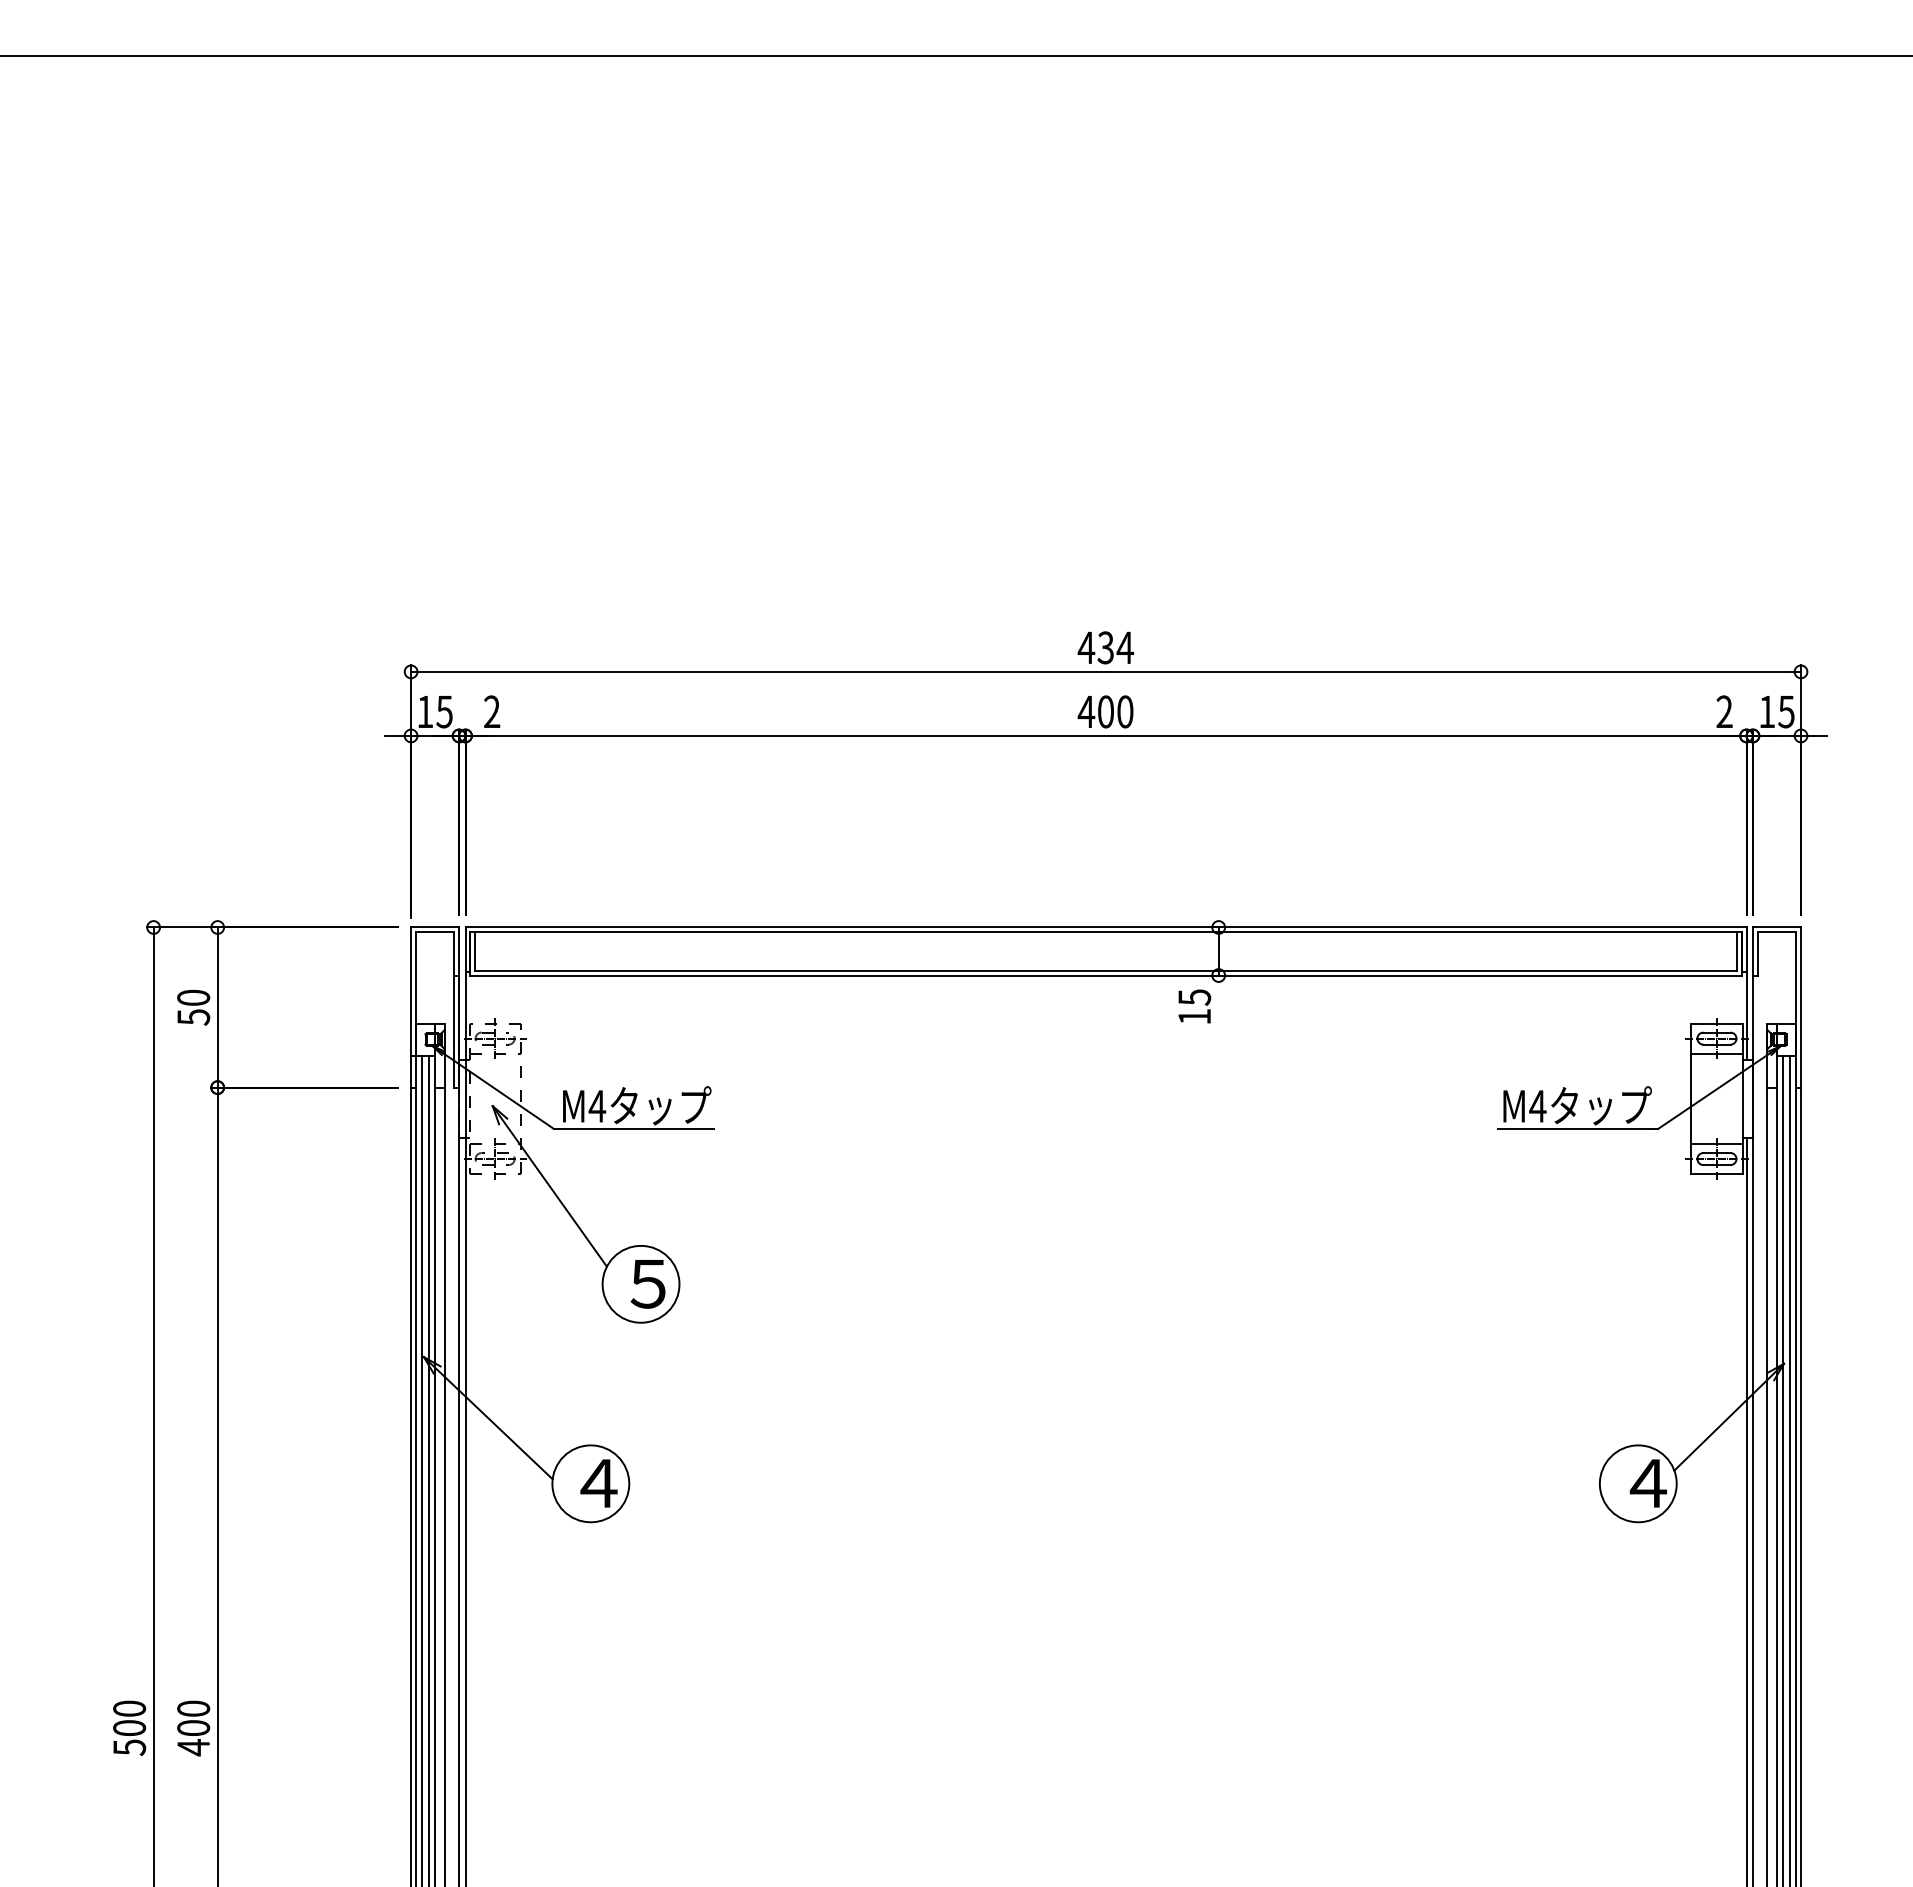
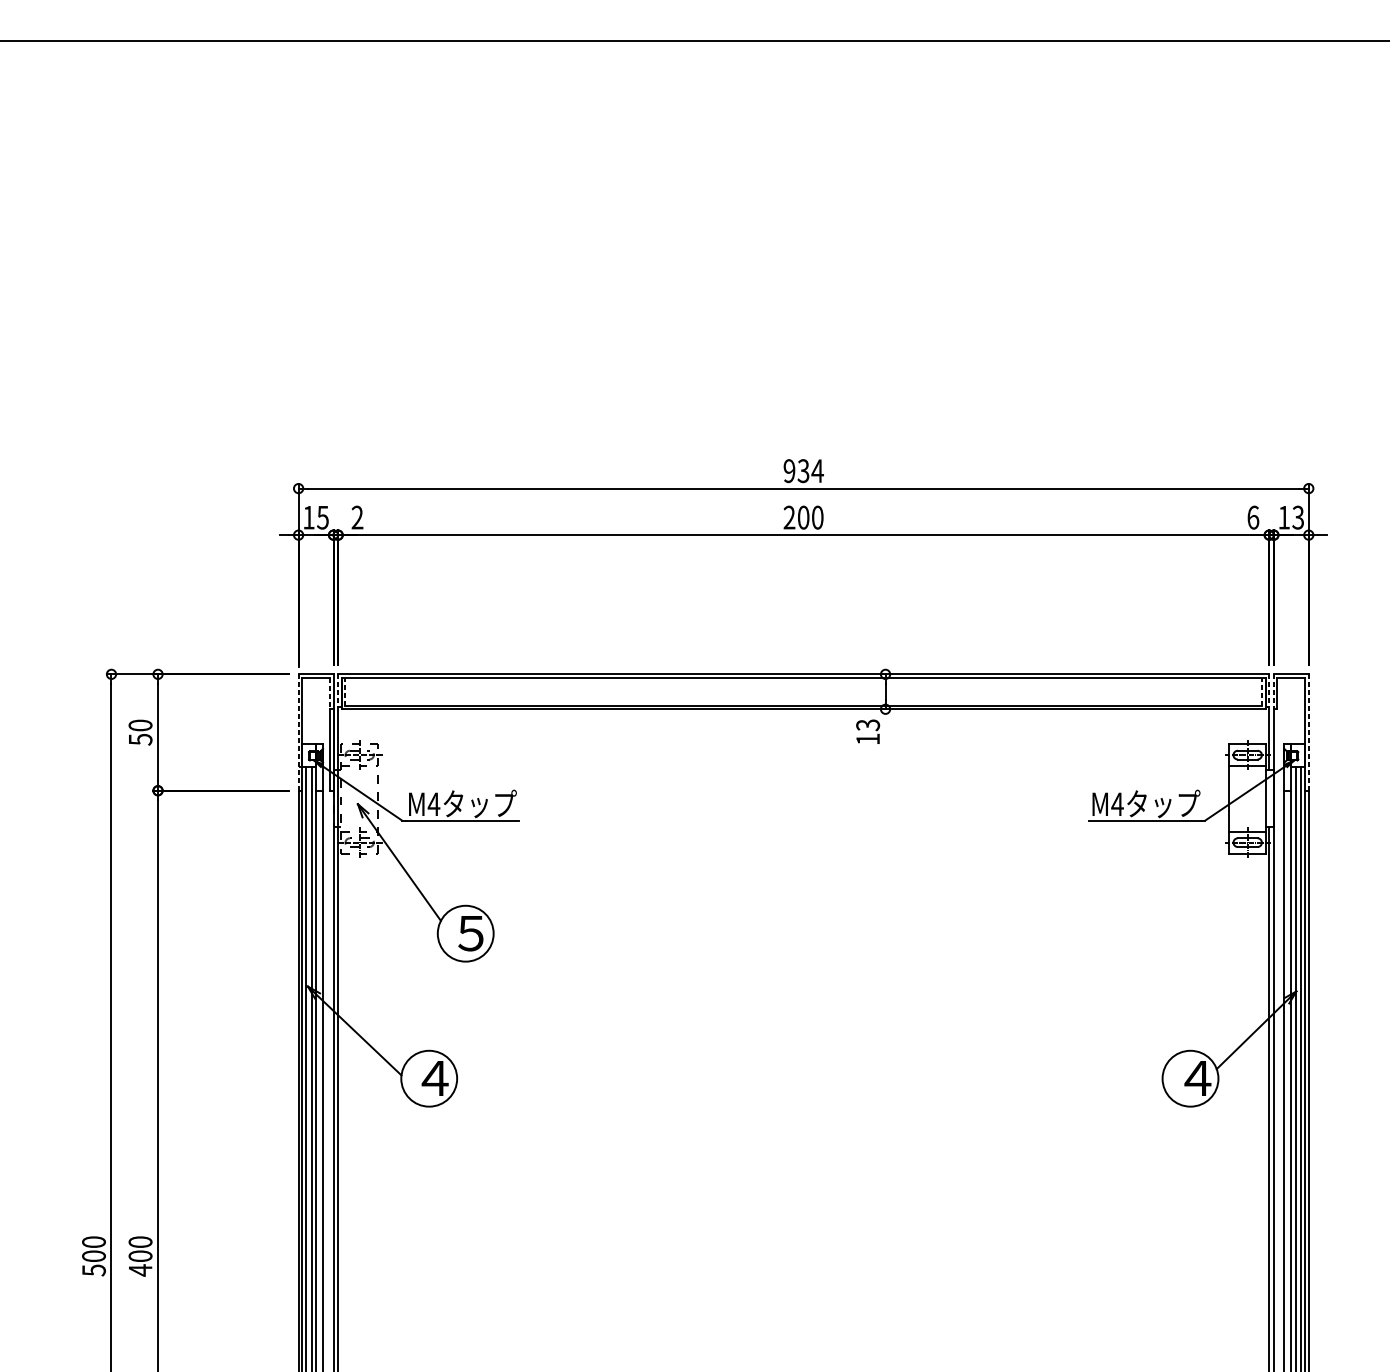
text: (1086, 647) -> (789, 470), 434 -> 934
text: (1086, 711) -> (789, 517), 400 -> 200
text: (1724, 711) -> (1253, 517), 2 -> 6
text: (1786, 711) -> (1298, 517), 15 -> 13
line: (465, 950) -> (338, 691), solid -> dashed
line: (1746, 950) -> (1269, 691), solid -> dashed
line: (475, 951) -> (345, 691), solid -> dashed
line: (1736, 951) -> (1261, 691), solid -> dashed
line: (1752, 951) -> (1273, 691), solid -> dashed
line: (454, 953) -> (330, 693), solid -> dashed
text: (1194, 997) -> (867, 725), 15 -> 13
line: (1801, 1007) -> (1309, 732), solid -> dashed
line: (411, 1008) -> (298, 733), solid -> dashed

